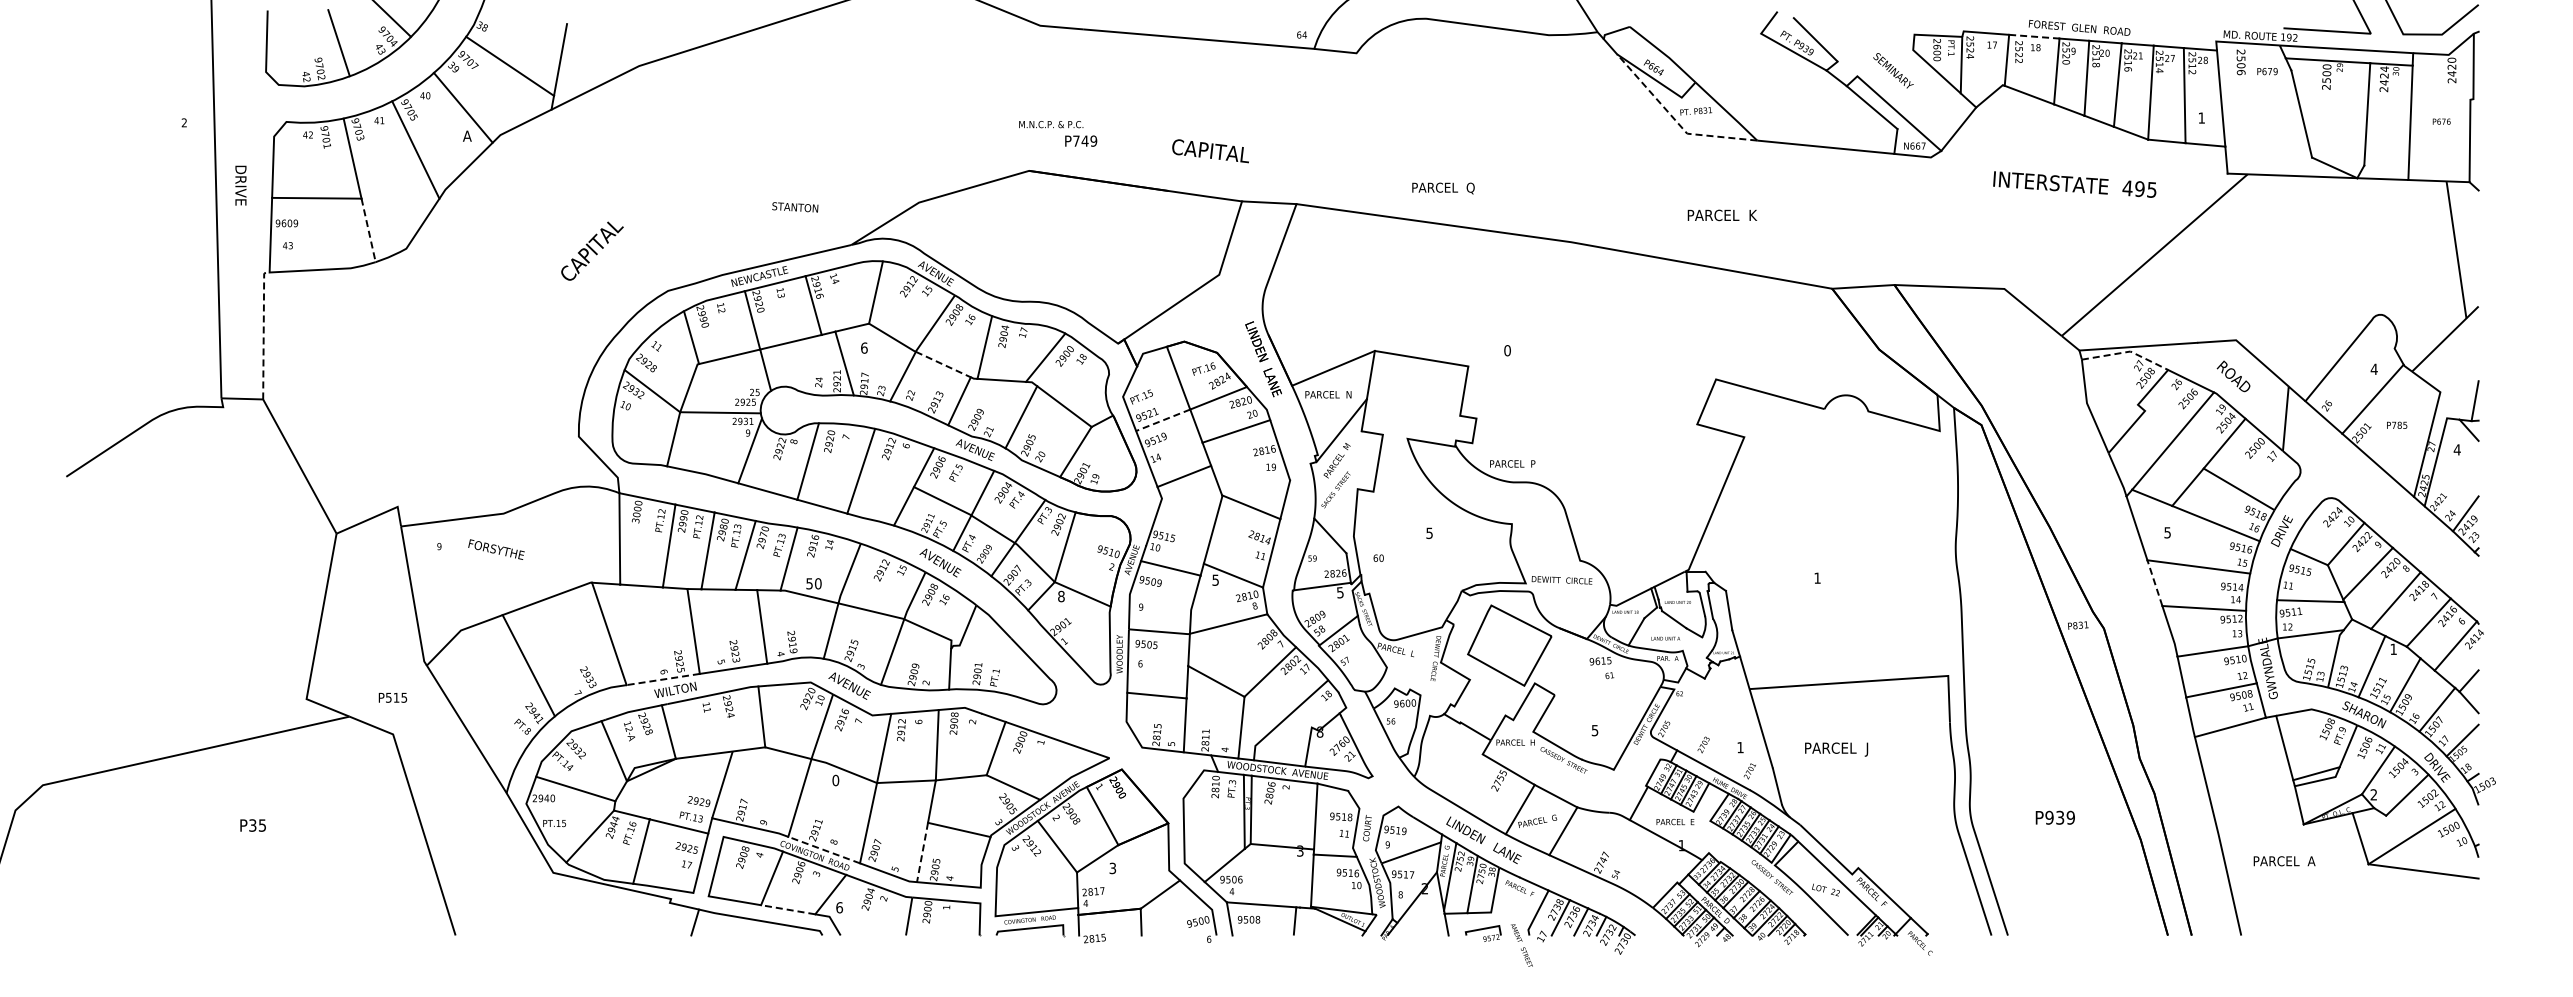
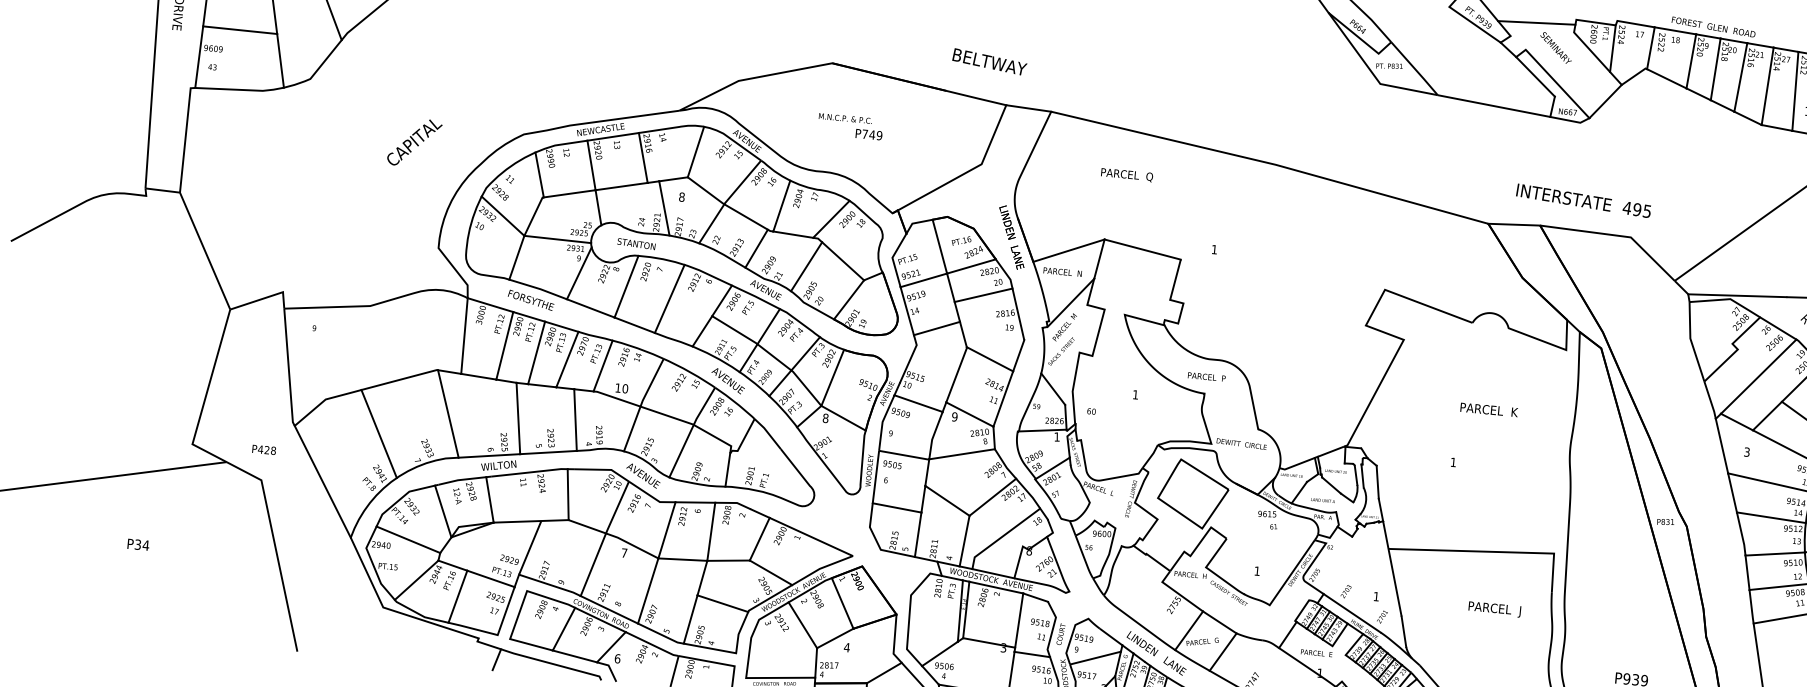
line: (2034, 36) -> (1675, 30), dashed -> solid
line: (1866, 42) -> (1535, 22), added
line: (1676, 120) -> (1372, 72), dashed -> solid
text: (1058, 133) -> (850, 126), moved
text: (1217, 151) -> (989, 61), CAPITAL -> BELTWAY
text: (2074, 184) -> (1583, 200), moved
text: (1443, 188) -> (1127, 175), moved
text: (795, 207) -> (636, 244), moved
text: (1722, 215) -> (1489, 410), moved
line: (368, 230) -> (280, 60), dashed -> solid
text: (592, 250) -> (414, 142), moved
line: (263, 332) -> (185, 137), dashed -> solid
text: (864, 347) -> (682, 196), 6 -> 8
text: (1507, 350) -> (1214, 249), 0 -> 1
line: (2128, 351) -> (1728, 298), dashed -> solid
line: (943, 364) -> (746, 216), dashed -> solid
line: (1162, 420) -> (923, 280), dashed -> solid
text: (1512, 463) -> (1206, 376), moved
text: (2167, 532) -> (1746, 451), 5 -> 3
text: (1429, 533) -> (1135, 394), 5 -> 1
text: (496, 549) -> (531, 300), moved
text: (1215, 579) -> (954, 416), 5 -> 9
line: (2154, 582) -> (1732, 492), dashed -> solid
text: (809, 583) -> (618, 387), 50 -> 10
text: (1340, 592) -> (1057, 436), 5 -> 1
line: (662, 679) -> (488, 455), dashed -> solid
text: (396, 697) -> (267, 449), P515 -> P428
text: (1594, 730) -> (1256, 571), 5 -> 1
text: (1836, 749) -> (1494, 609), moved
text: (835, 780) -> (624, 553), 0 -> 7
text: (262, 825) -> (146, 545), P35 -> P34
line: (823, 849) -> (608, 609), dashed -> solid
line: (922, 852) -> (690, 619), dashed -> solid
text: (1112, 868) -> (846, 647), 3 -> 4
line: (787, 909) -> (574, 656), dashed -> solid

